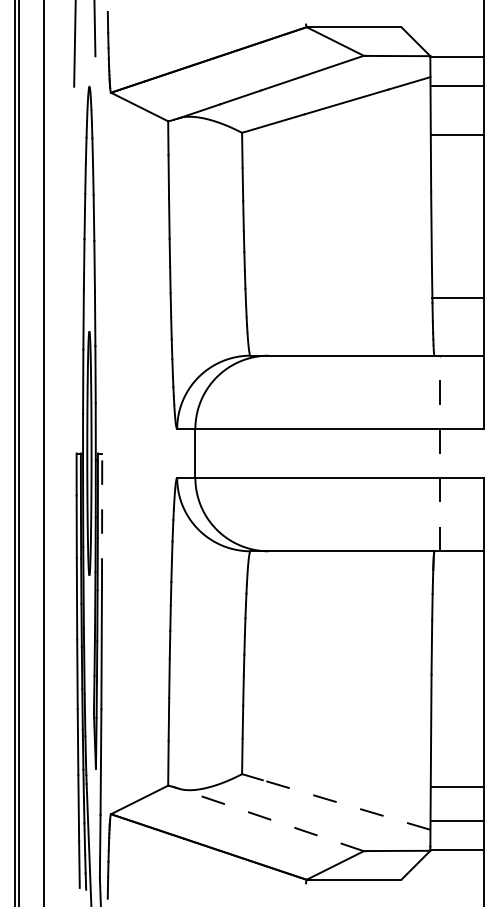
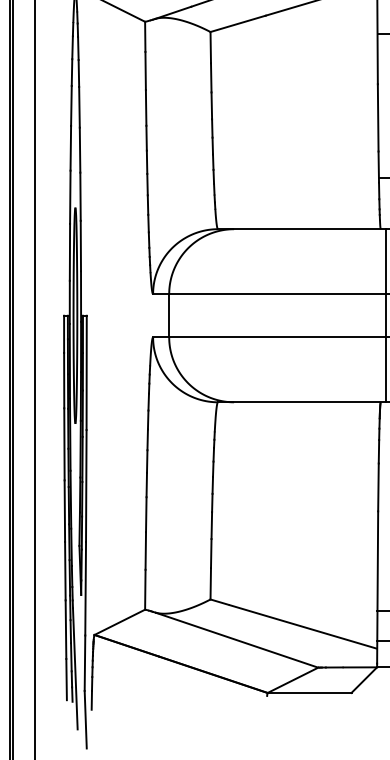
line: (439, 453) -> (385, 315), dashed -> solid
line: (102, 518) -> (87, 373), dashed -> solid
line: (345, 804) -> (302, 626), dashed -> solid
line: (270, 819) -> (235, 639), dashed -> solid

